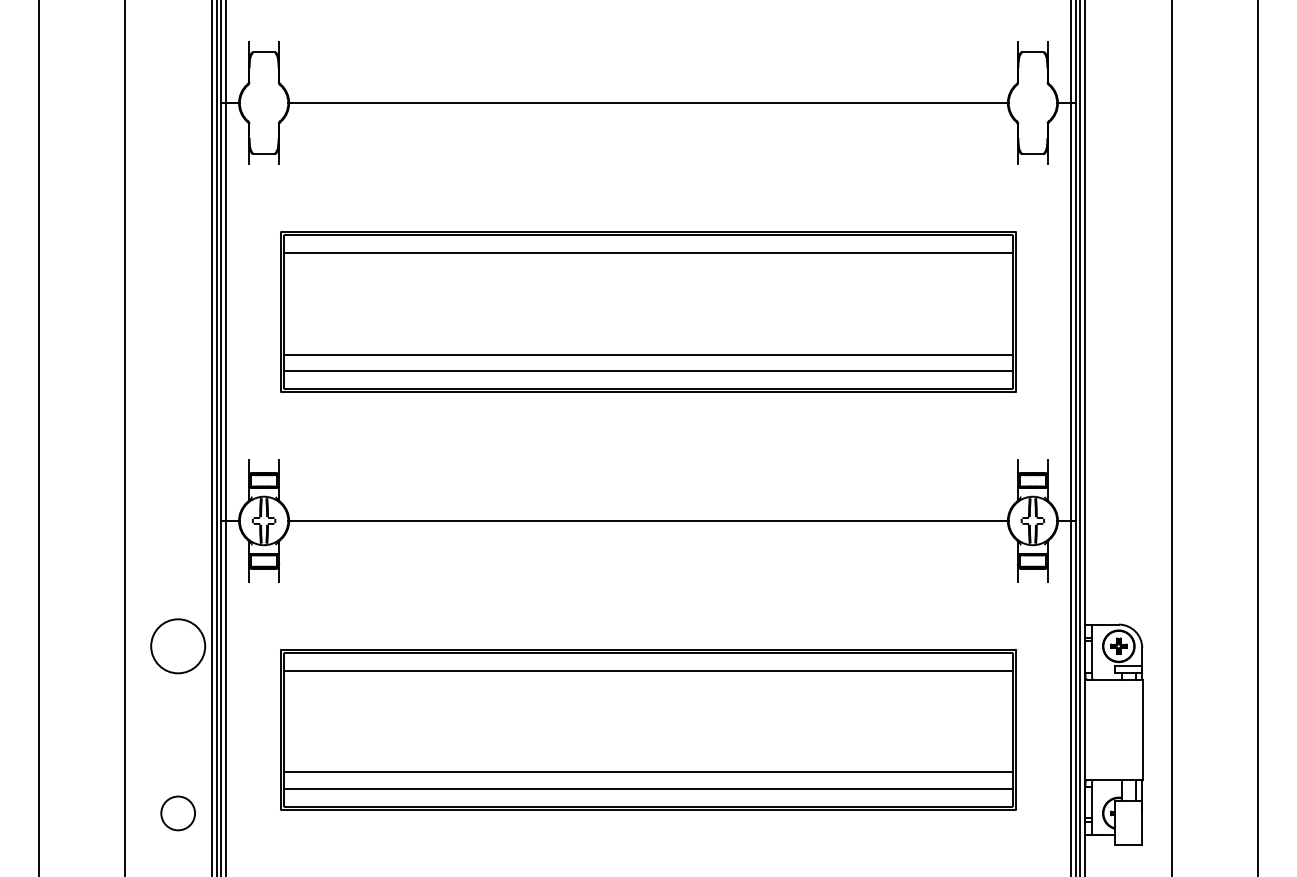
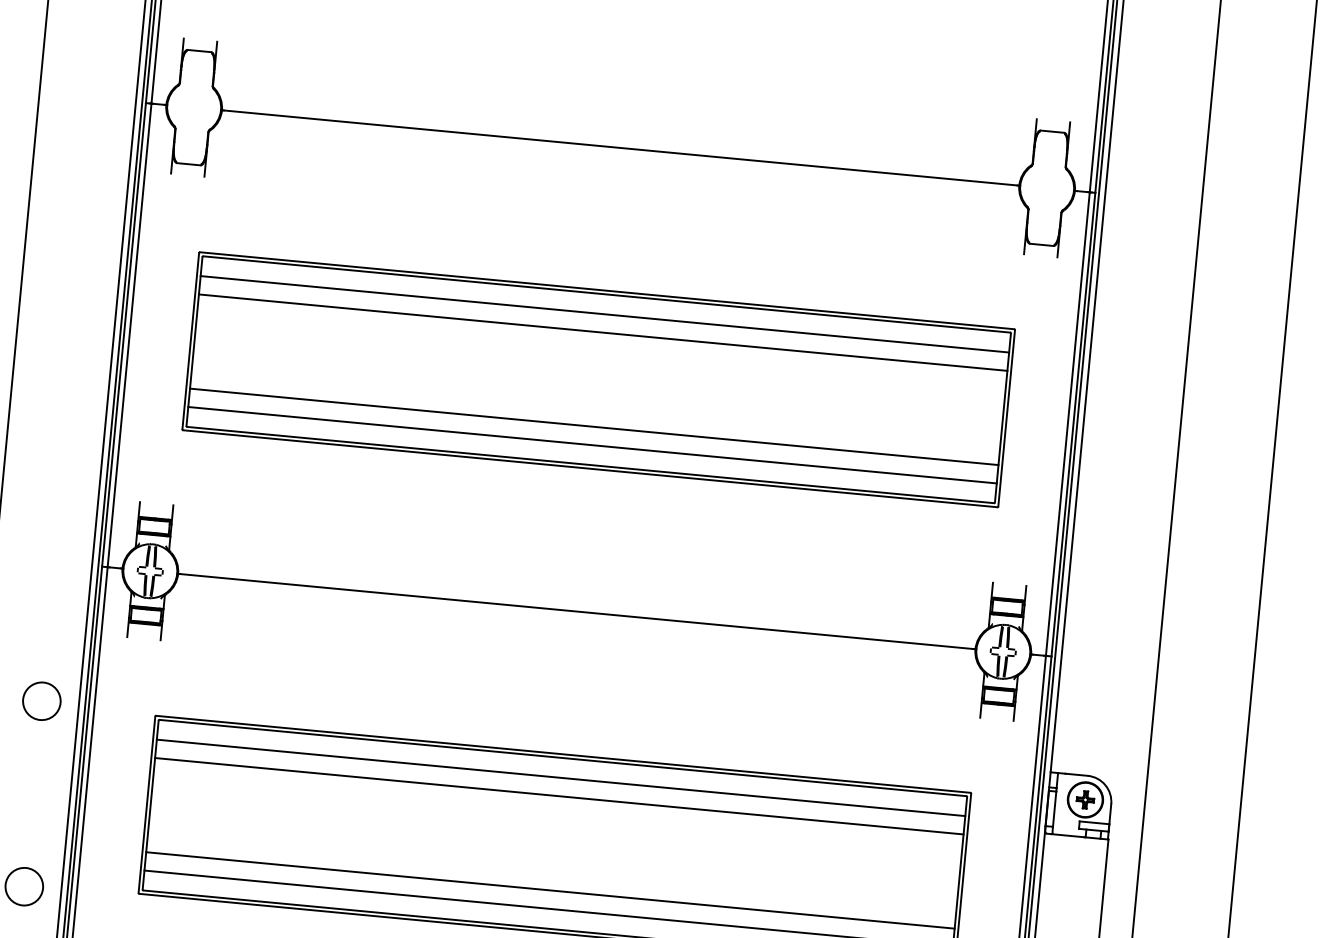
line: (648, 269) -> (603, 332), added
circle: (178, 646) -> (42, 701), size x0.62
line: (648, 687) -> (559, 796), added

